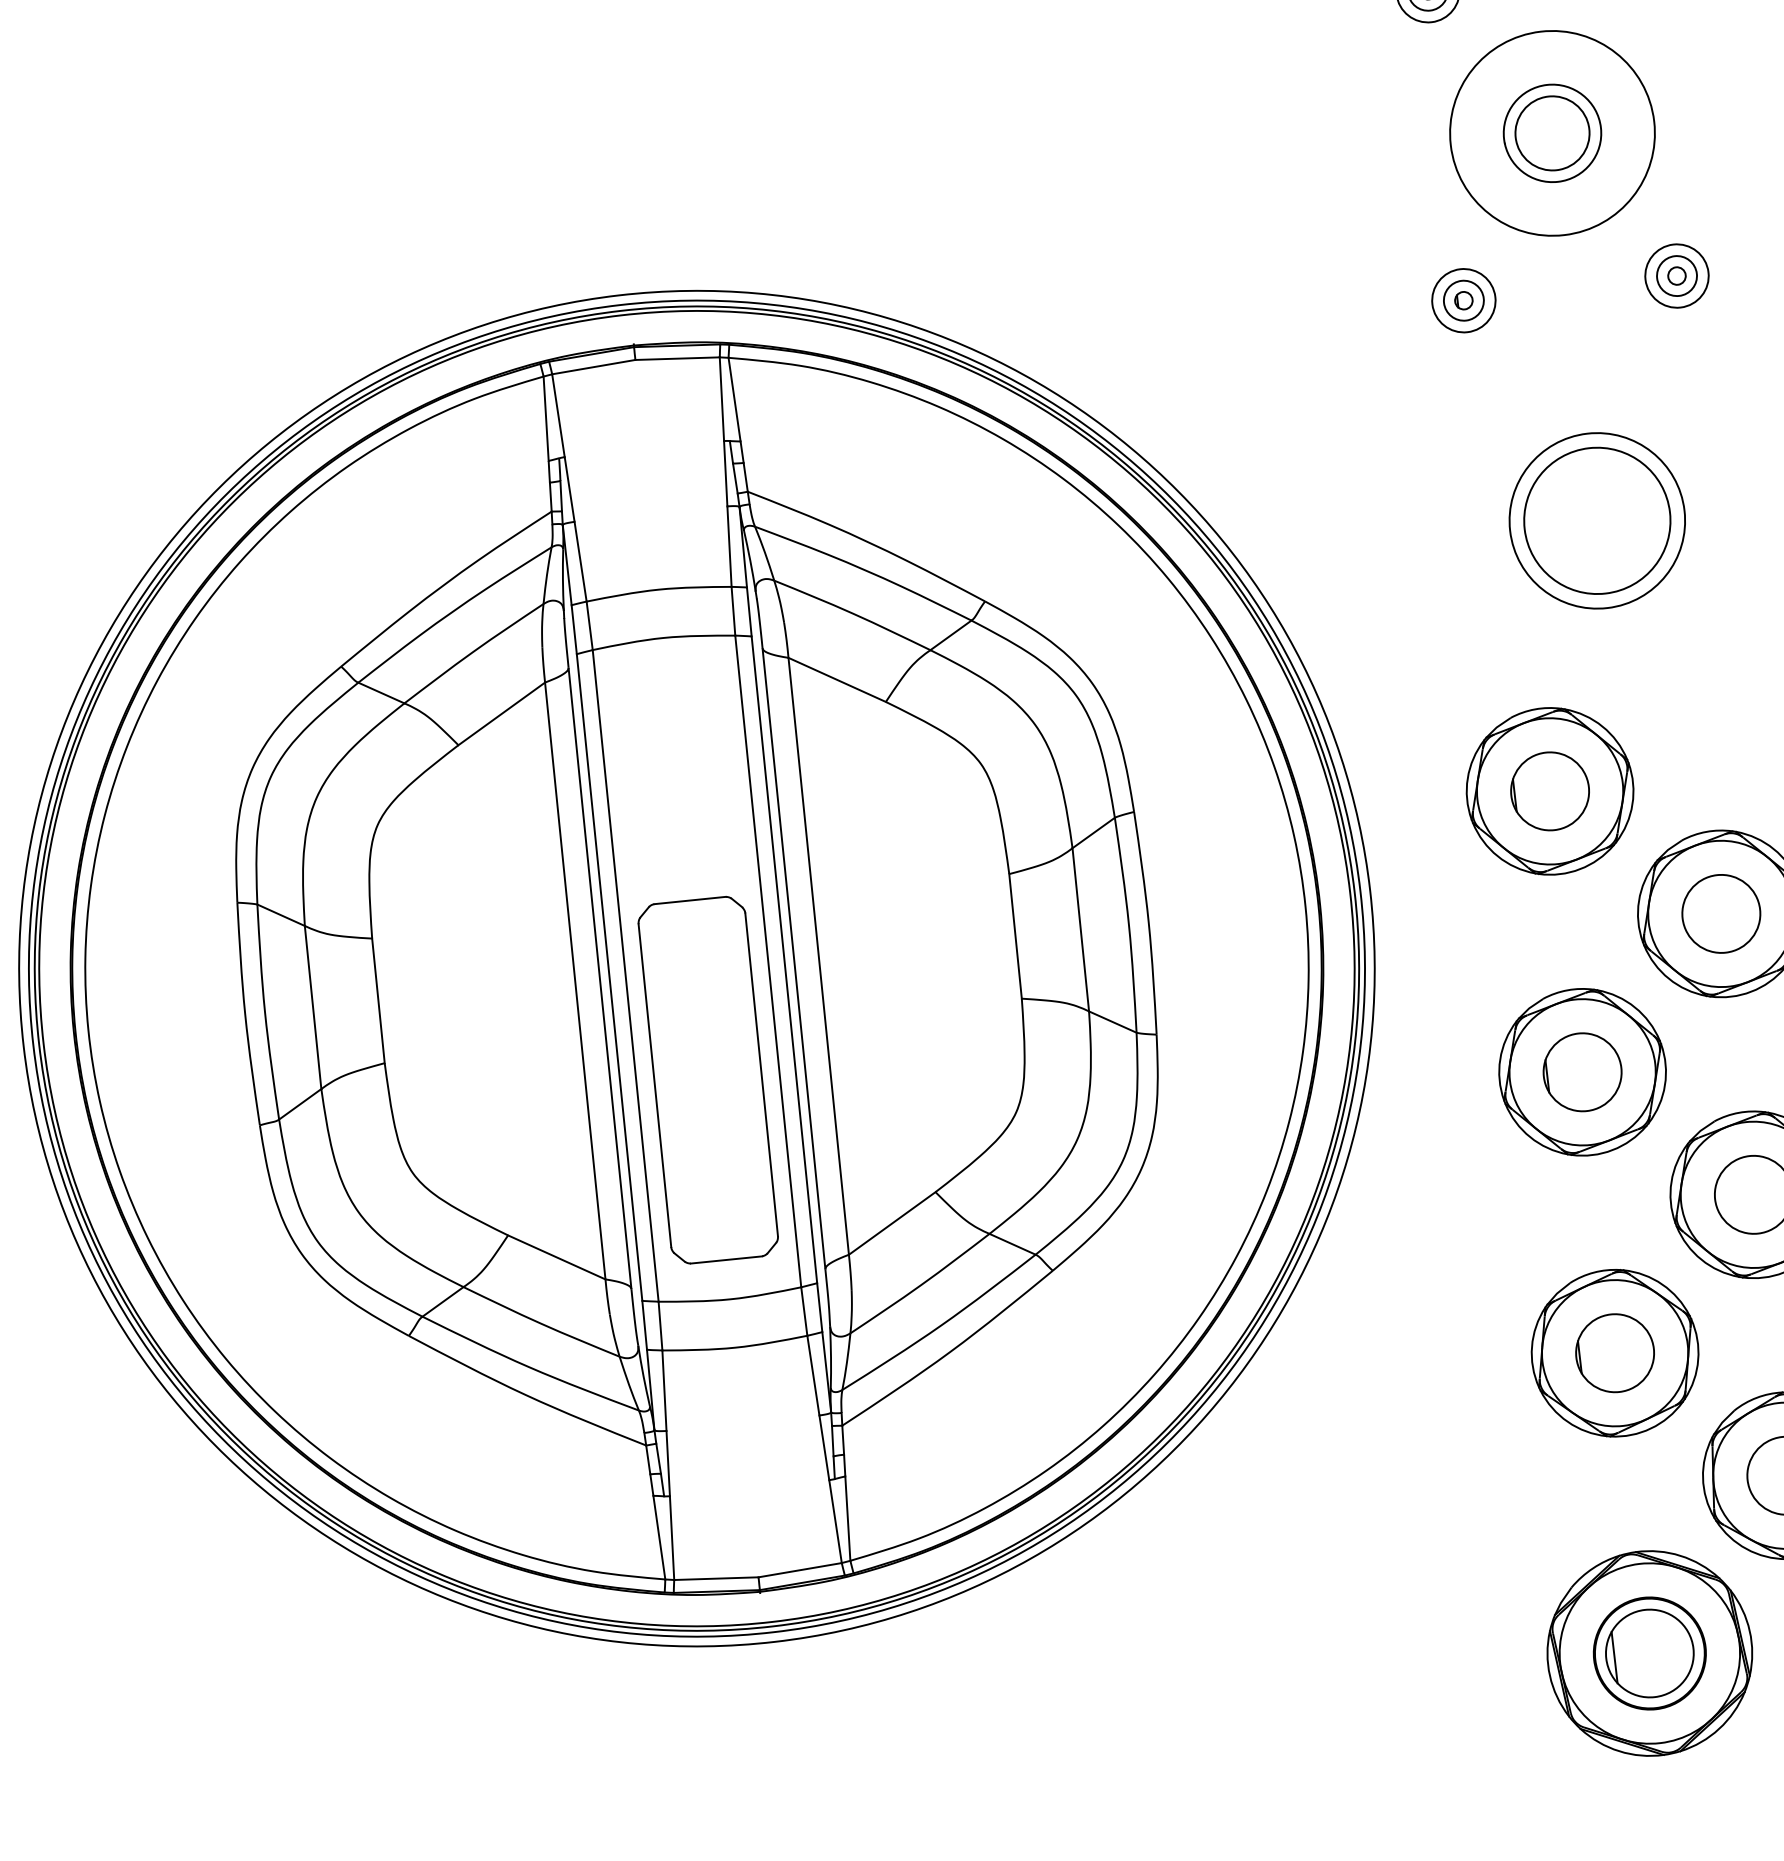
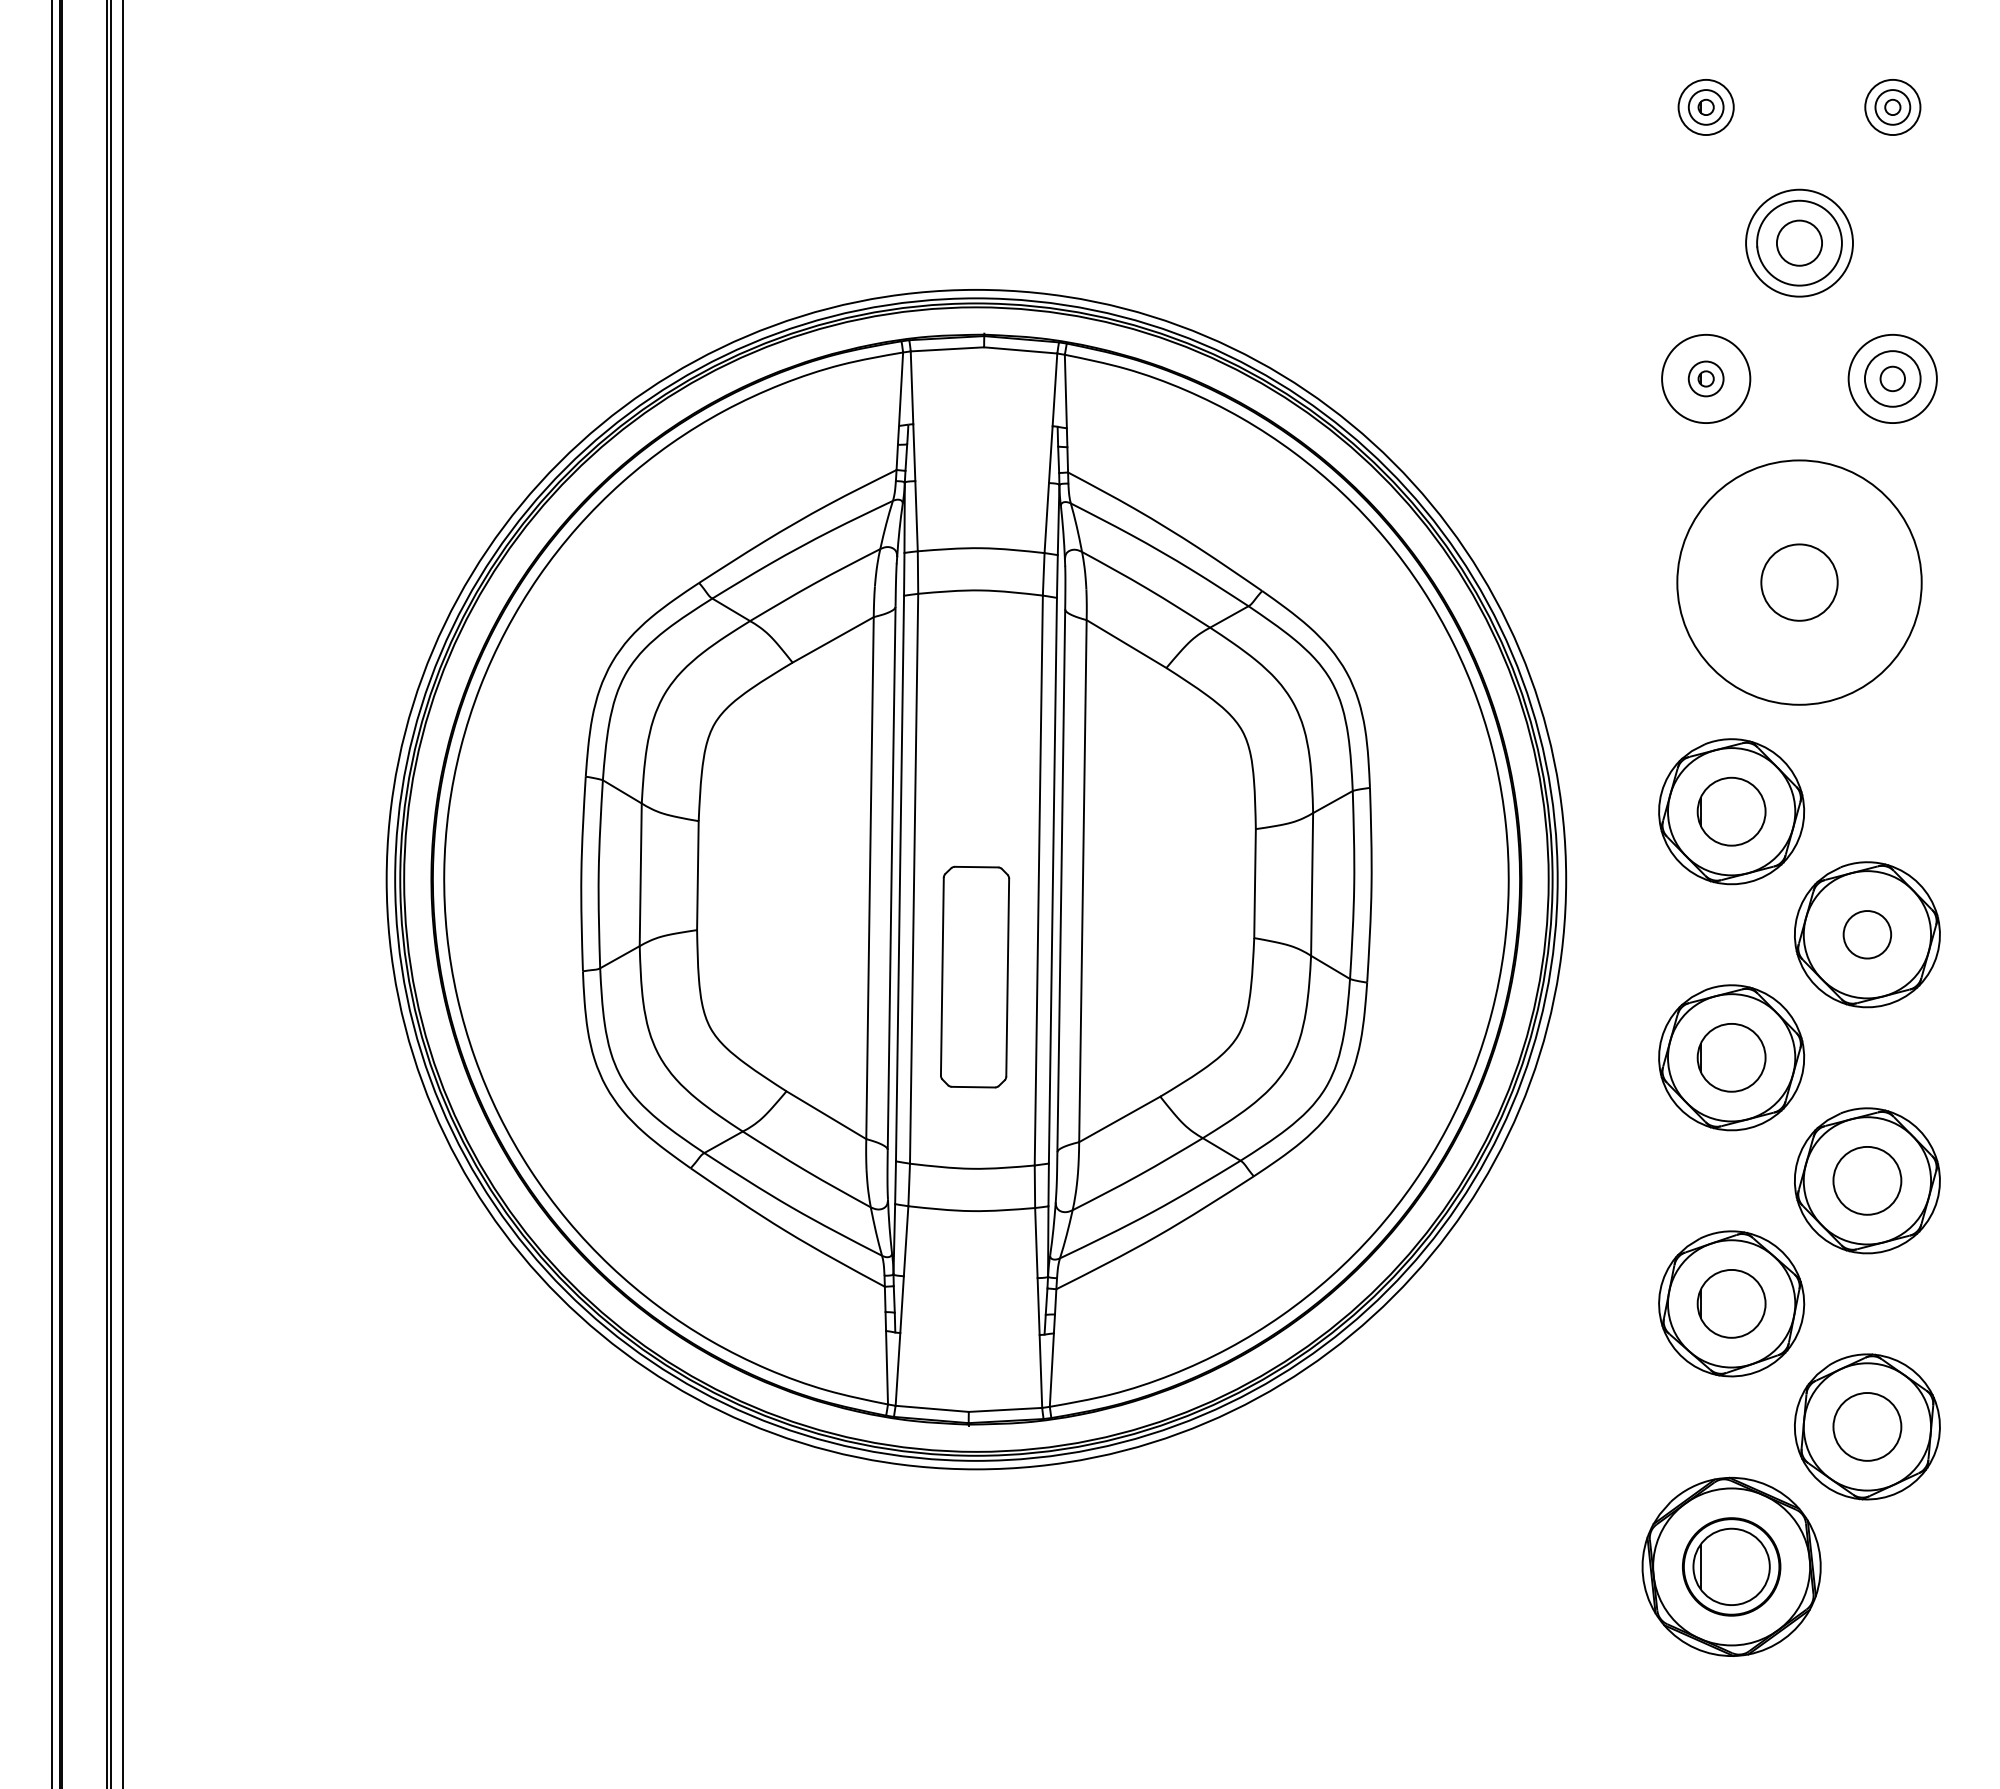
circle: (1552, 132) -> (1799, 242), size x0.7
circle: (1552, 133) -> (1799, 243), size x0.6
part: (1676, 275) -> (1892, 378), size x1.6
circle: (1463, 300) -> (1705, 378), size x1.6
circle: (1597, 520) -> (1799, 582), size x0.6
circle: (1597, 520) -> (1799, 582), size x1.6
circle: (1721, 913) -> (1867, 934), size x0.7
part: (707, 1079) -> (974, 976), size x0.7

